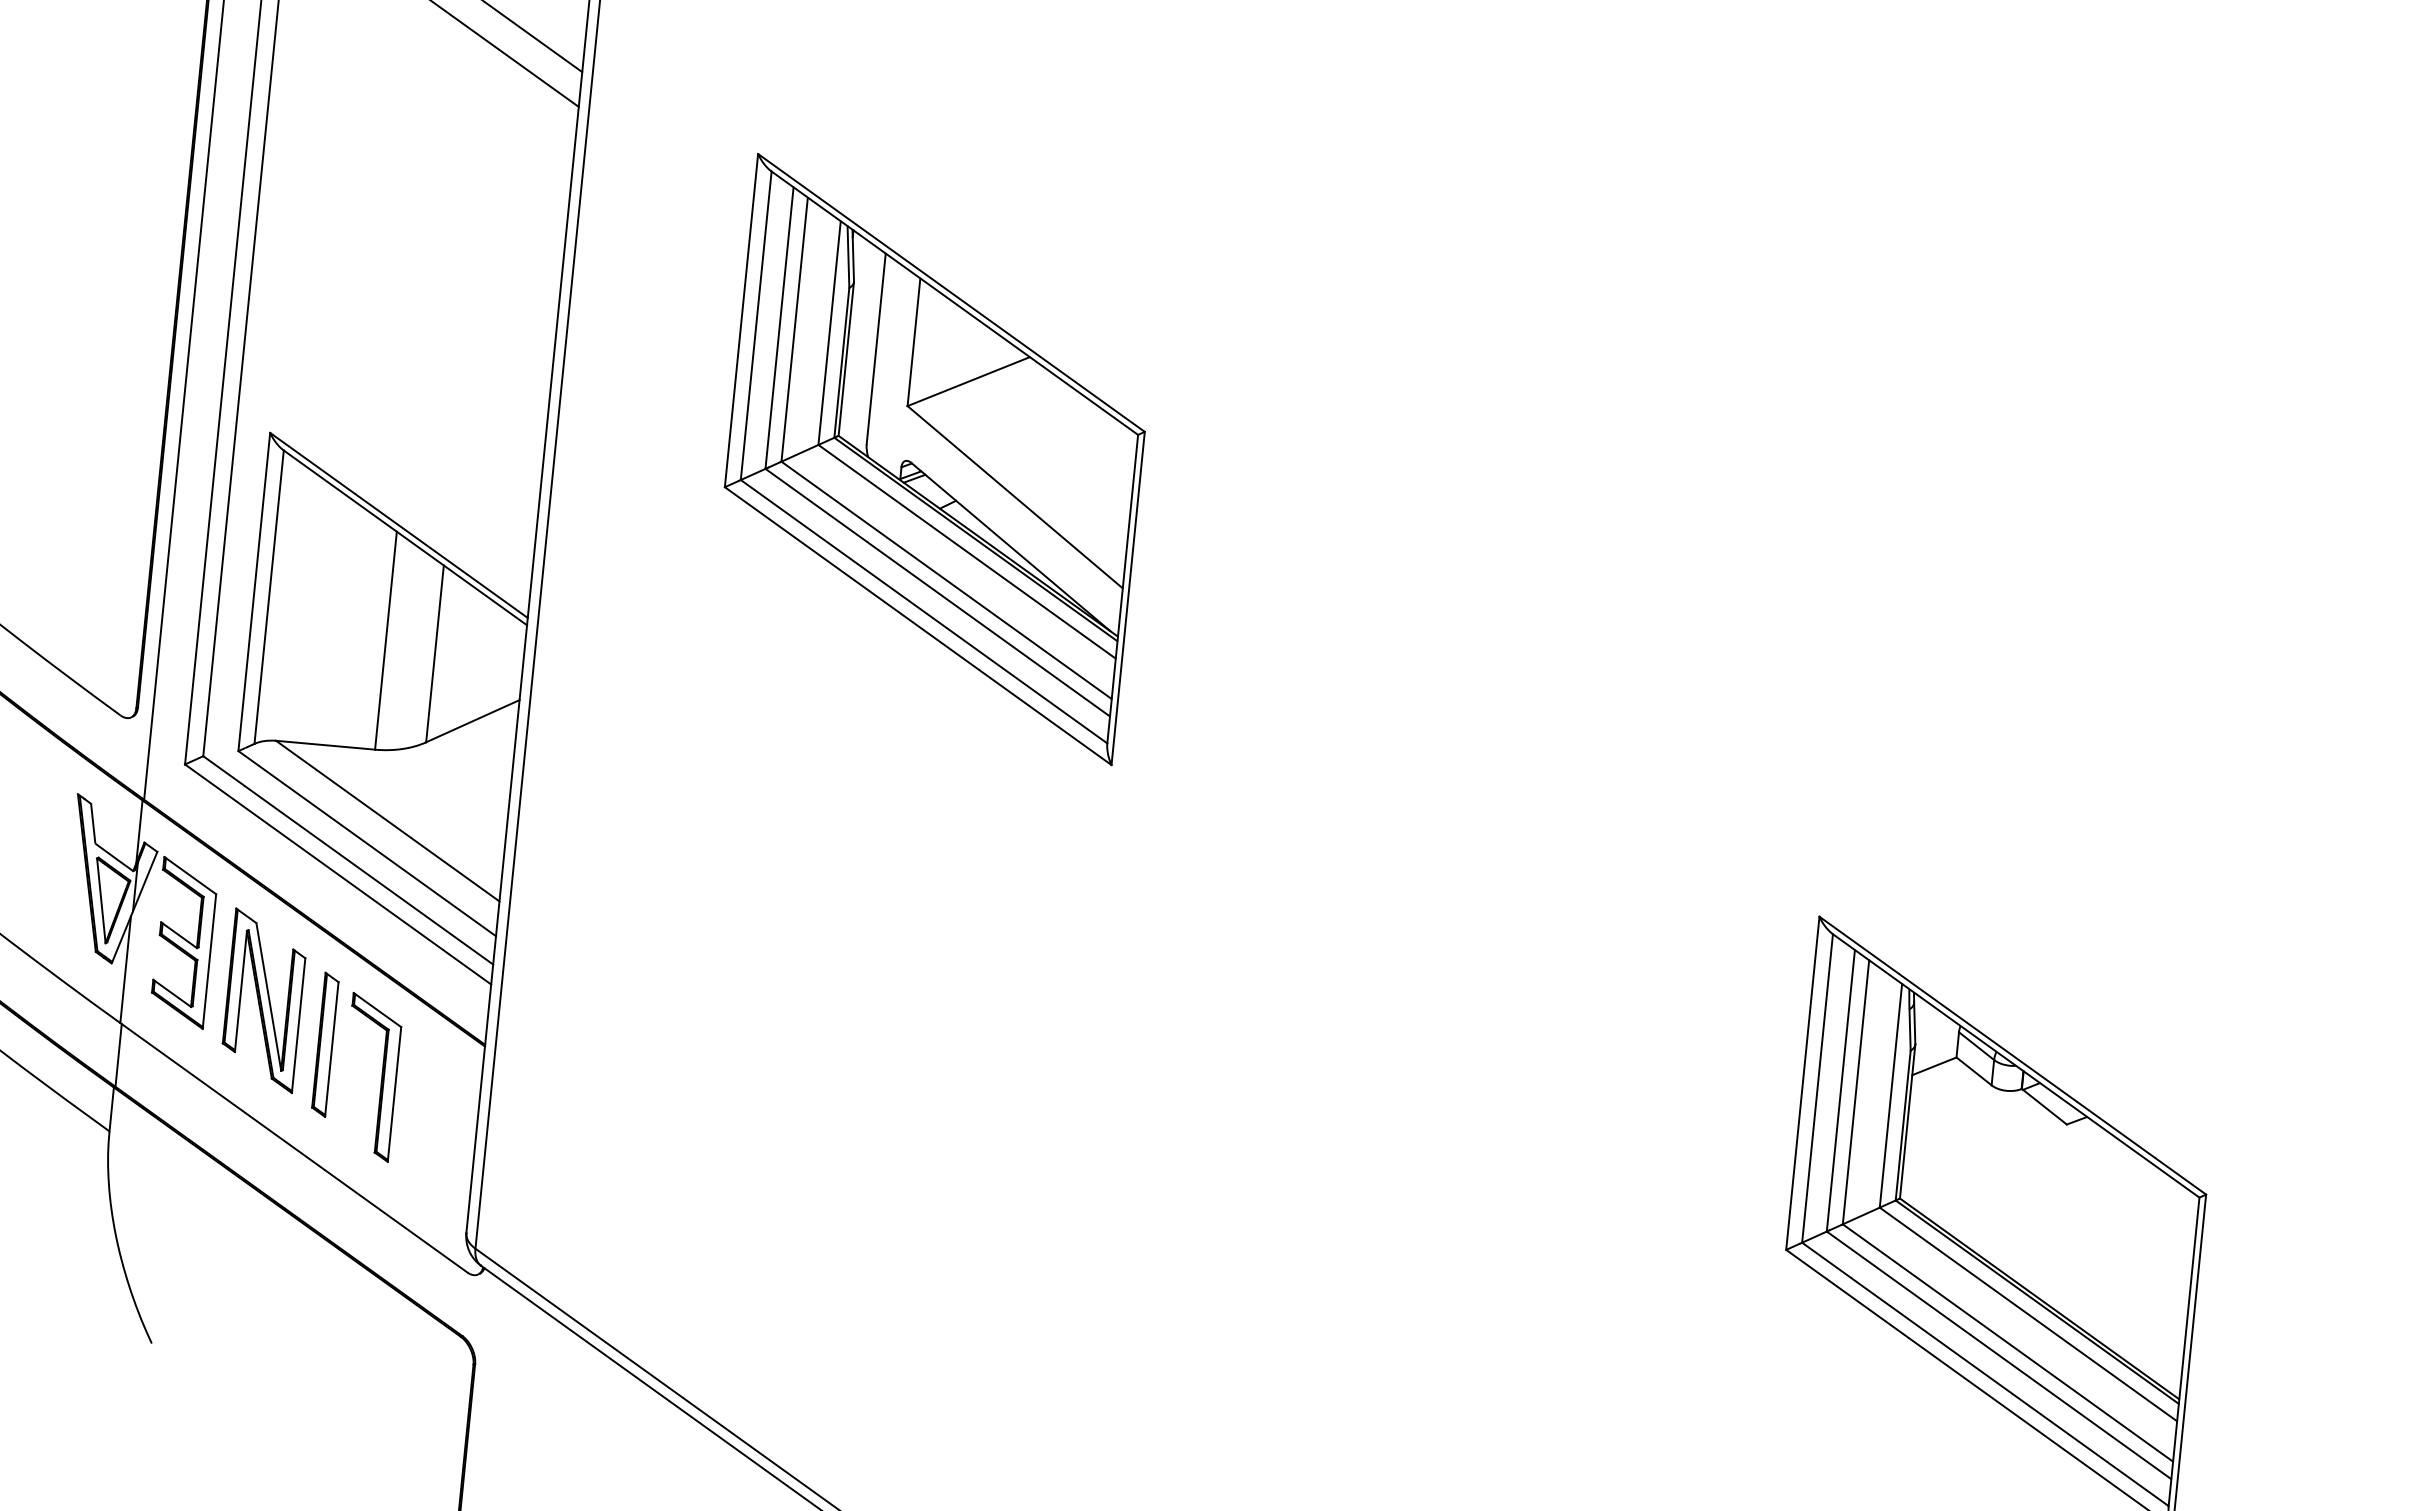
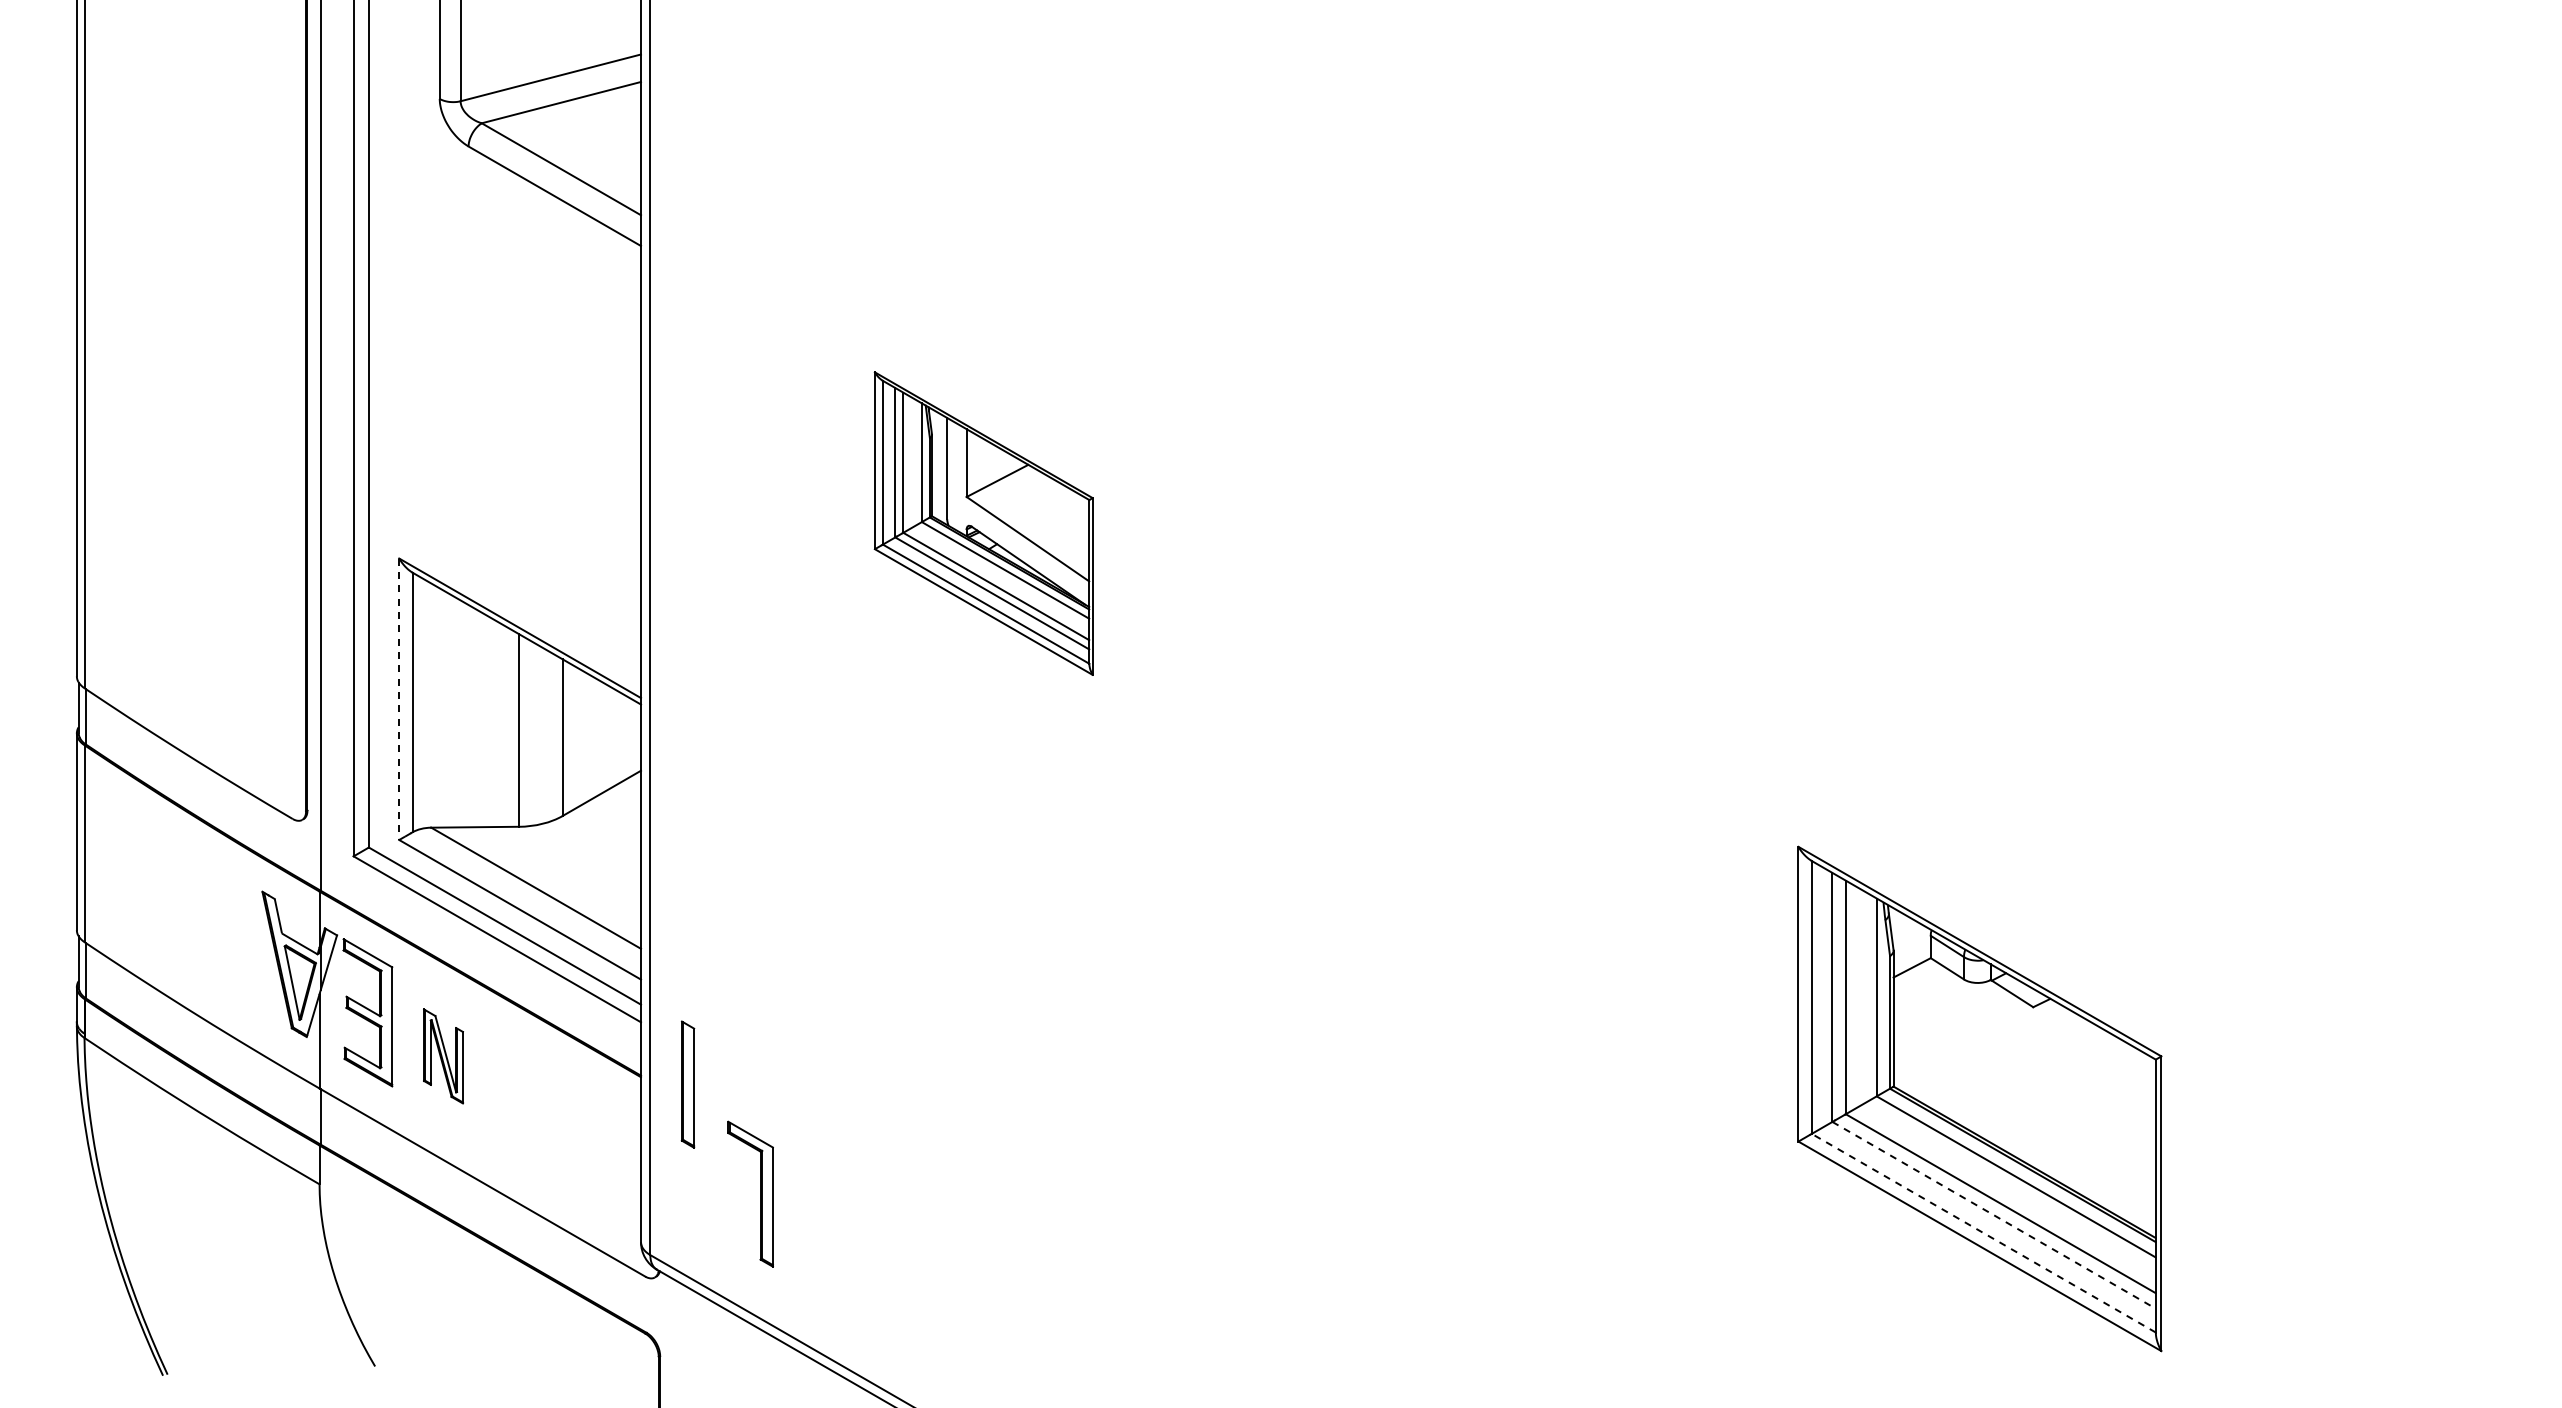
part: (934, 459) -> (983, 523), size x0.6
line: (254, 592) -> (399, 699), solid -> dashed
part: (264, 1000) -> (443, 1056), size x0.6
part: (324, 1044) -> (687, 1084), moved
part: (381, 1077) -> (760, 1193), moved
line: (1999, 1355) -> (1994, 1215), solid -> dashed
line: (1985, 1374) -> (1983, 1233), solid -> dashed

